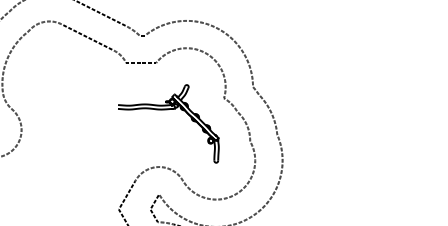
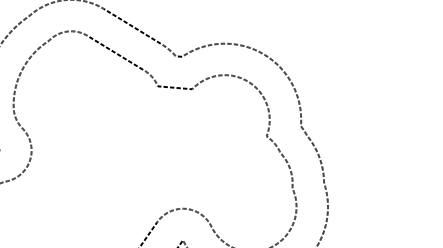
part: (168, 110) -> (201, 144), removed

